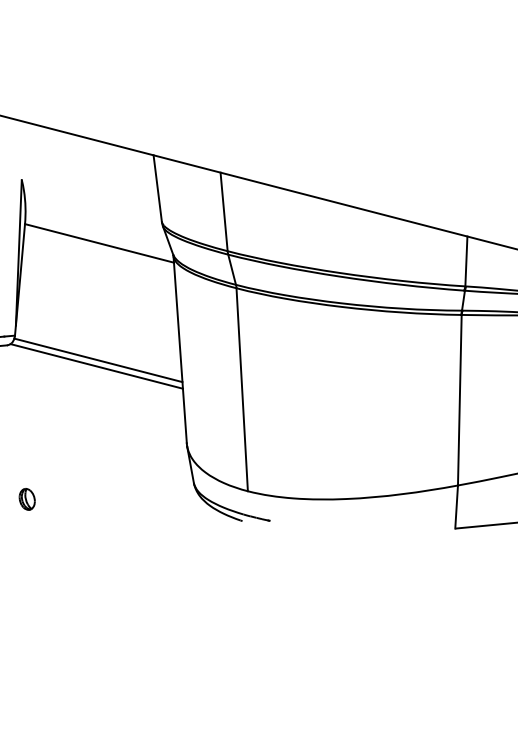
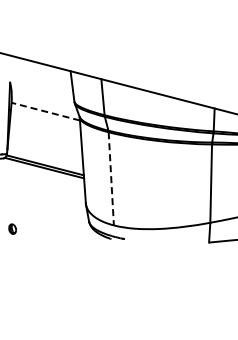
line: (98, 243) -> (45, 111), solid -> dashed
line: (242, 389) -> (111, 178), solid -> dashed

